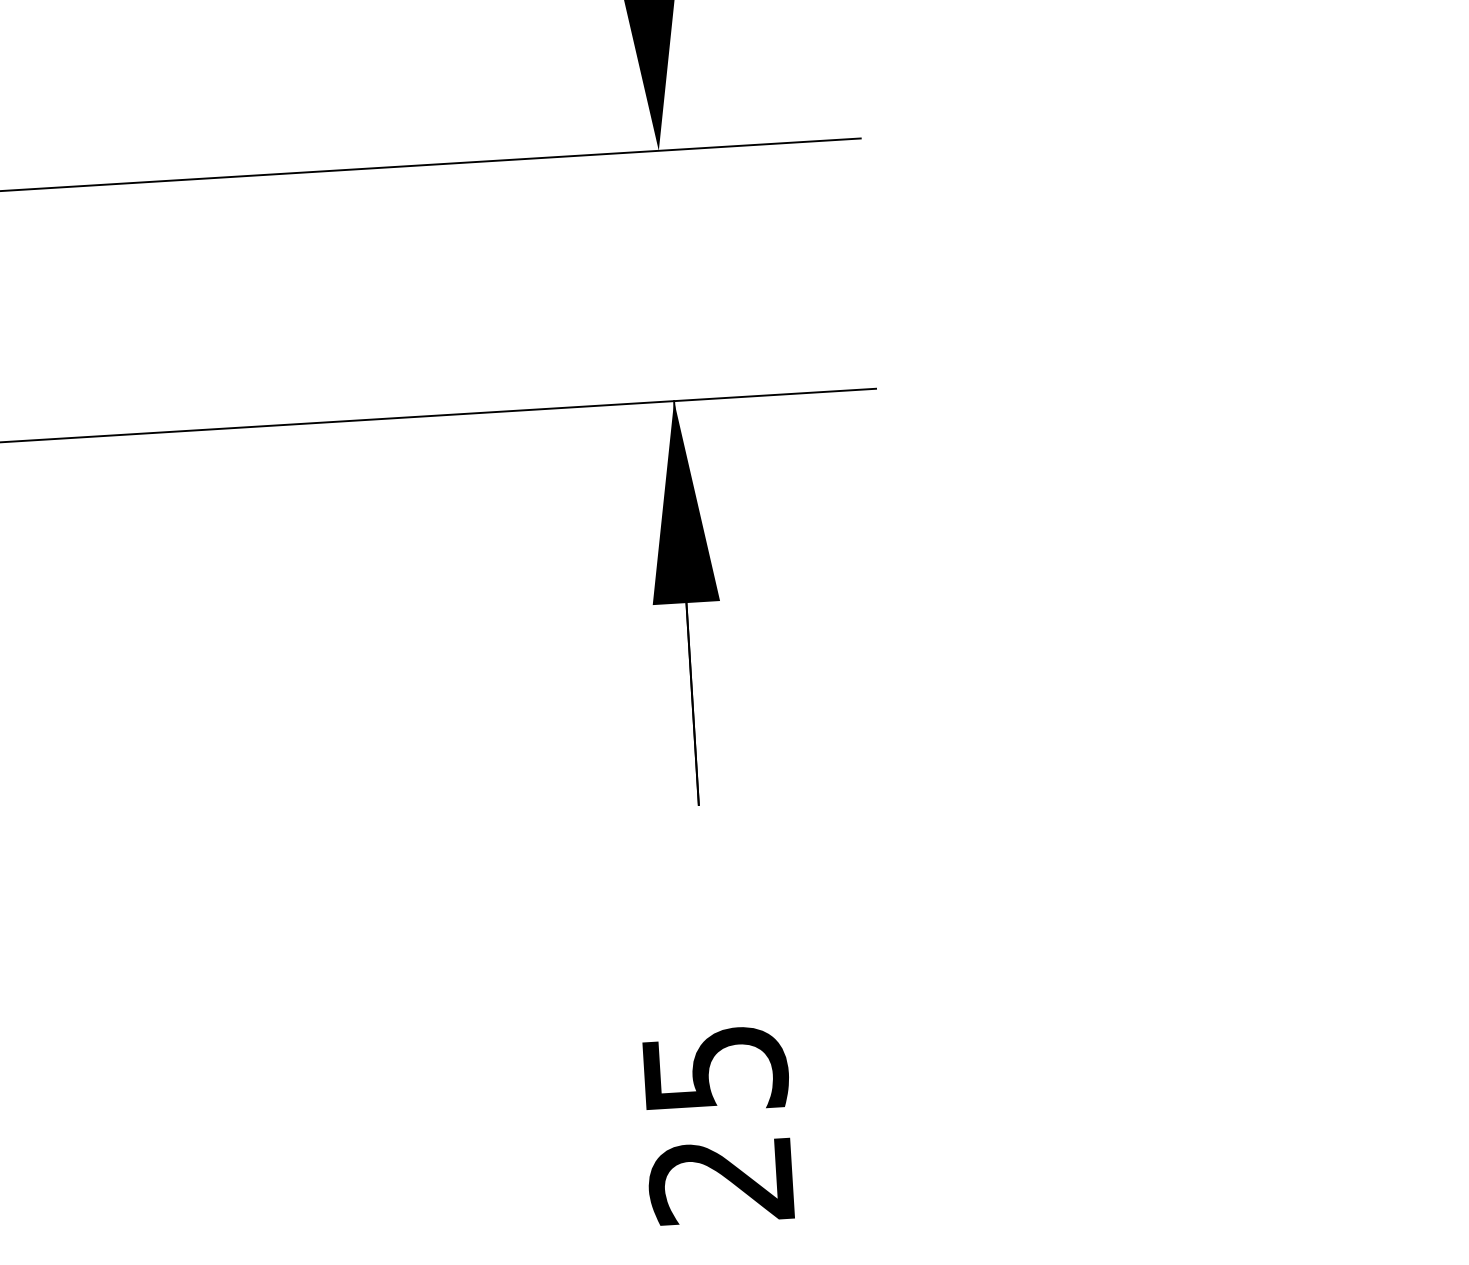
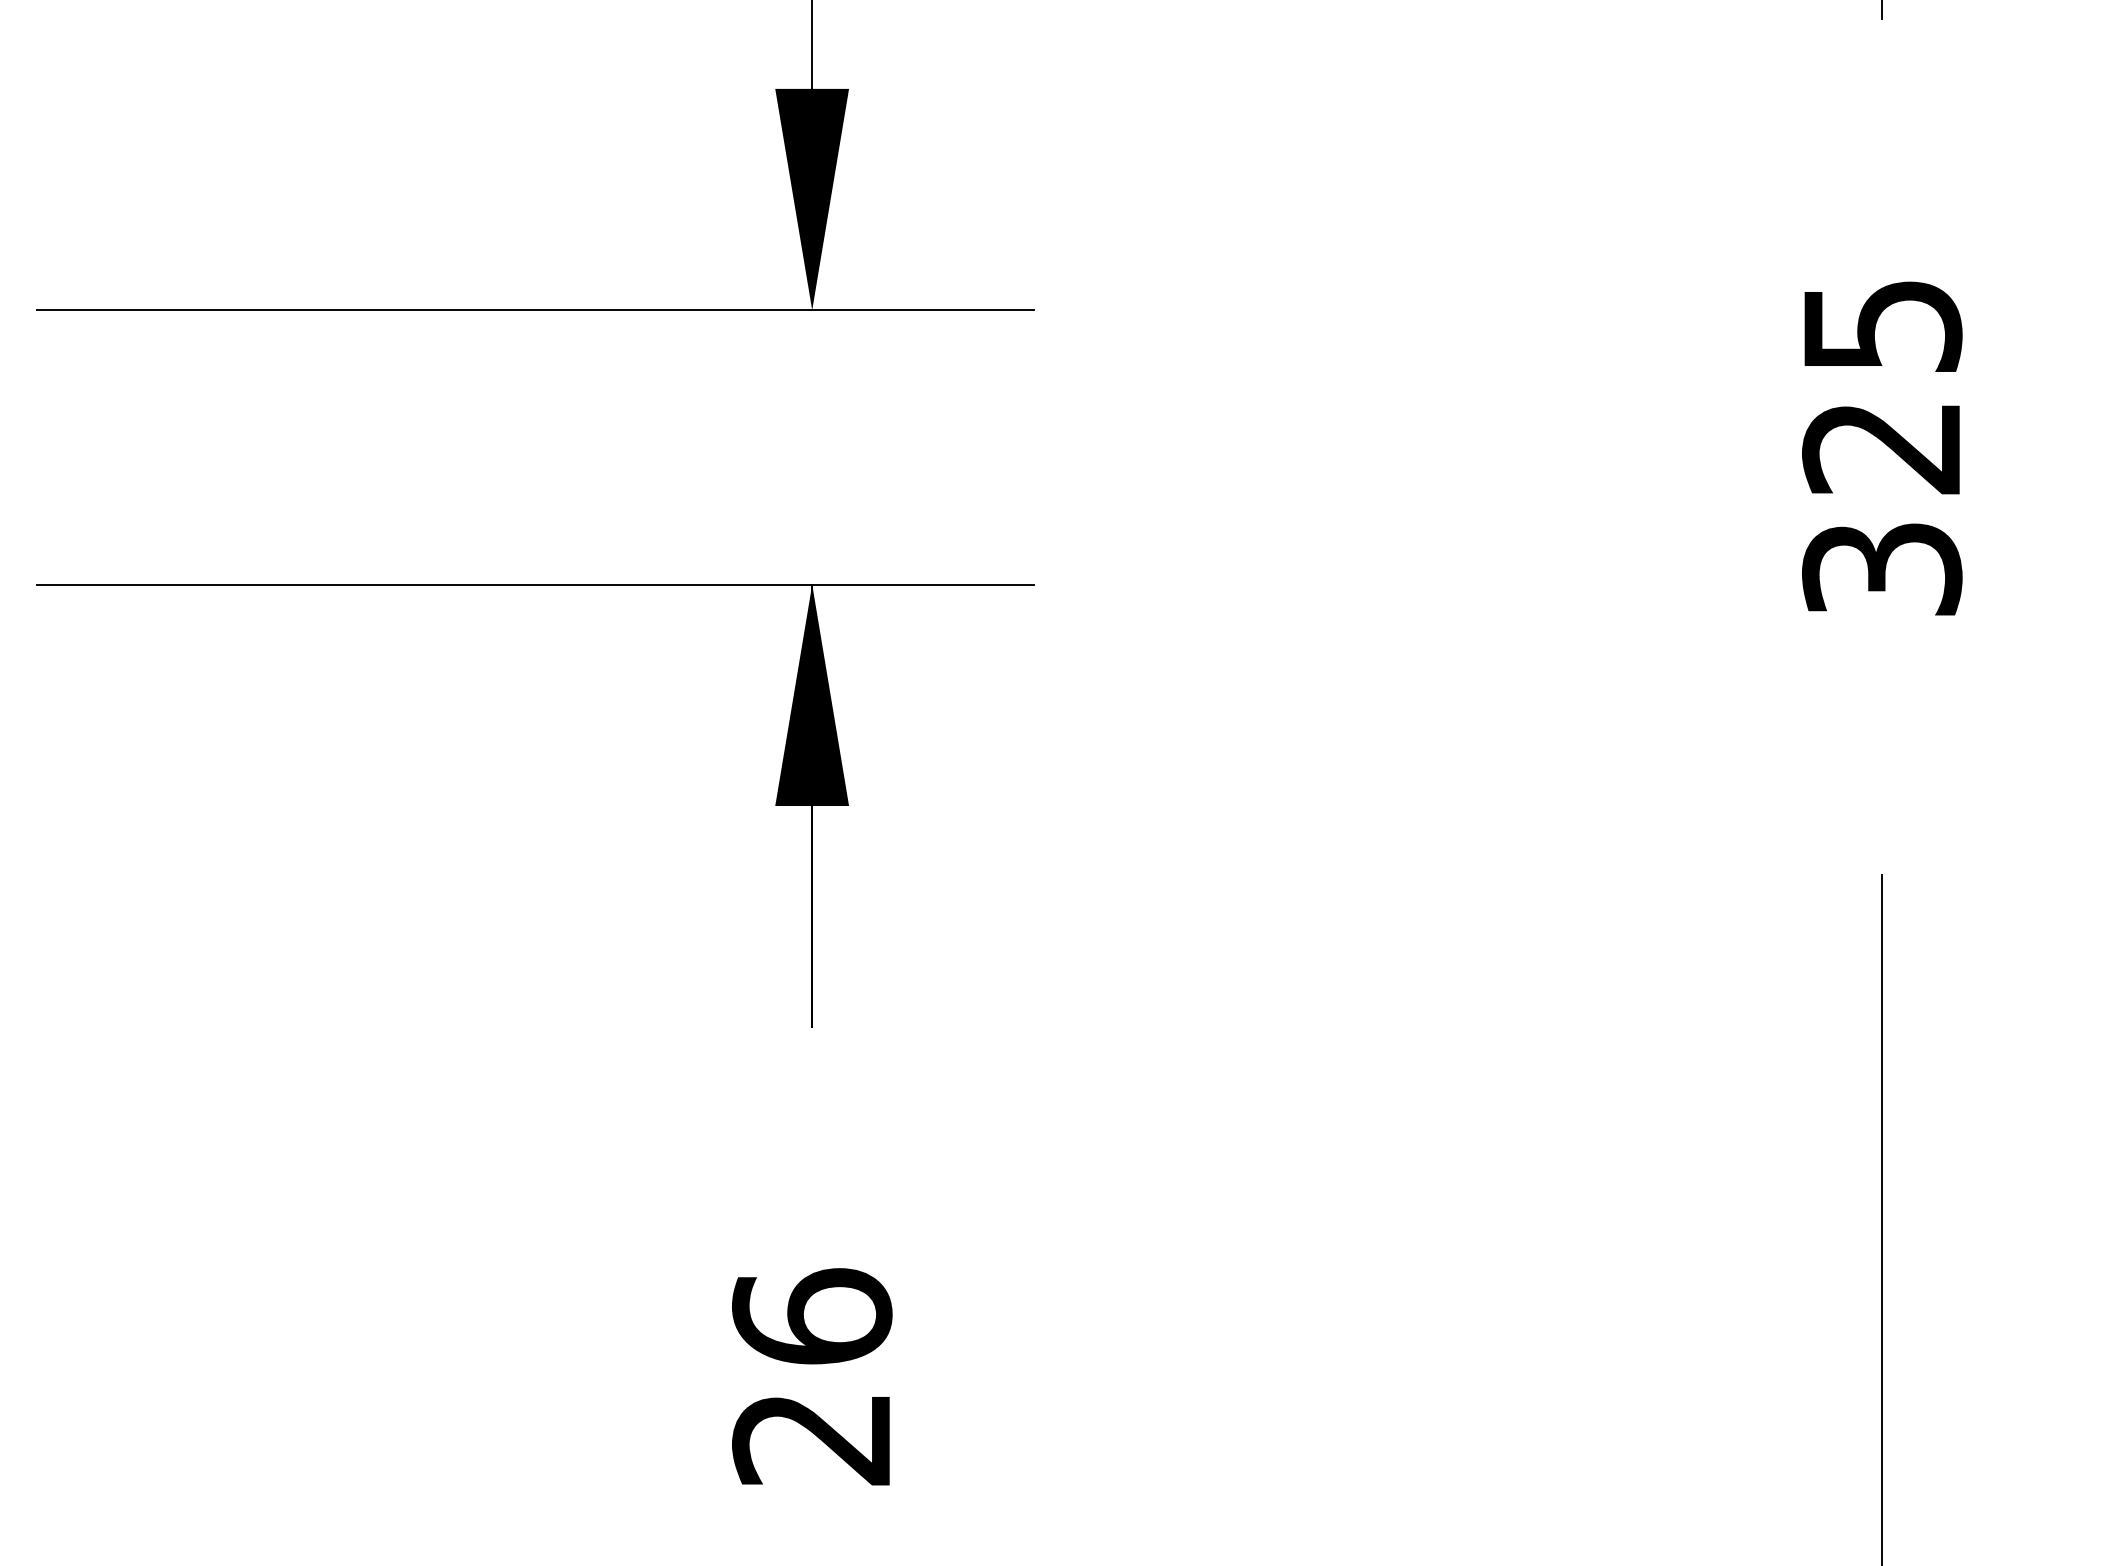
text: (715, 1068) -> (812, 1316), 25 -> 26

